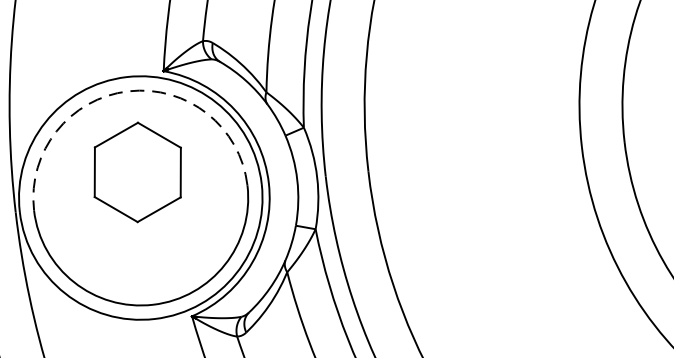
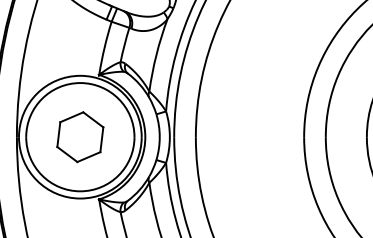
arc: (128, 92) -> (80, 83), dashed -> solid
part: (138, 173) -> (80, 137), moved

